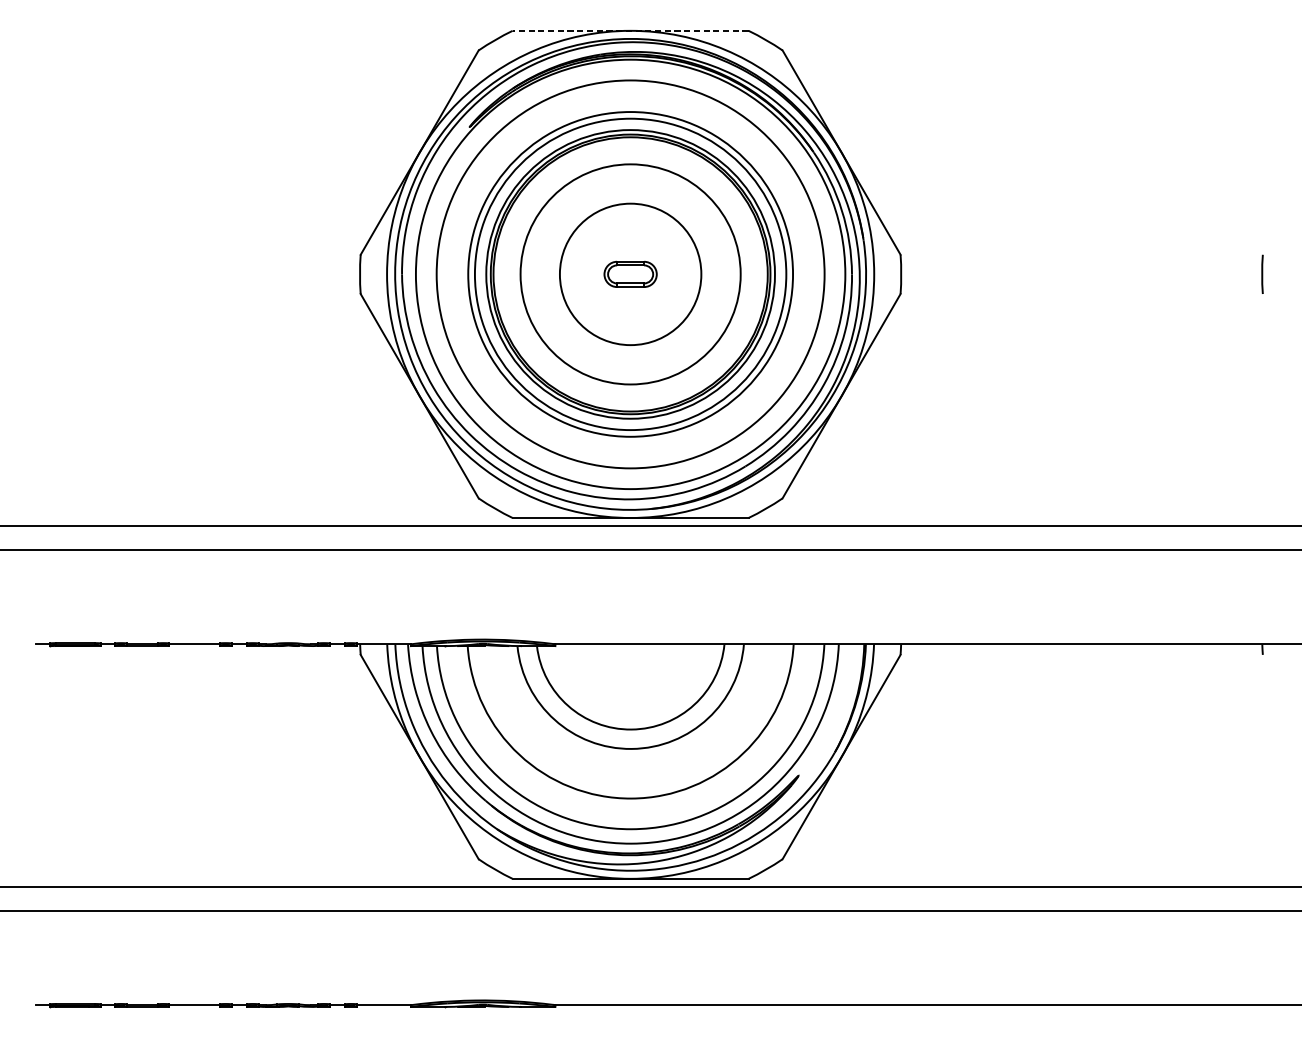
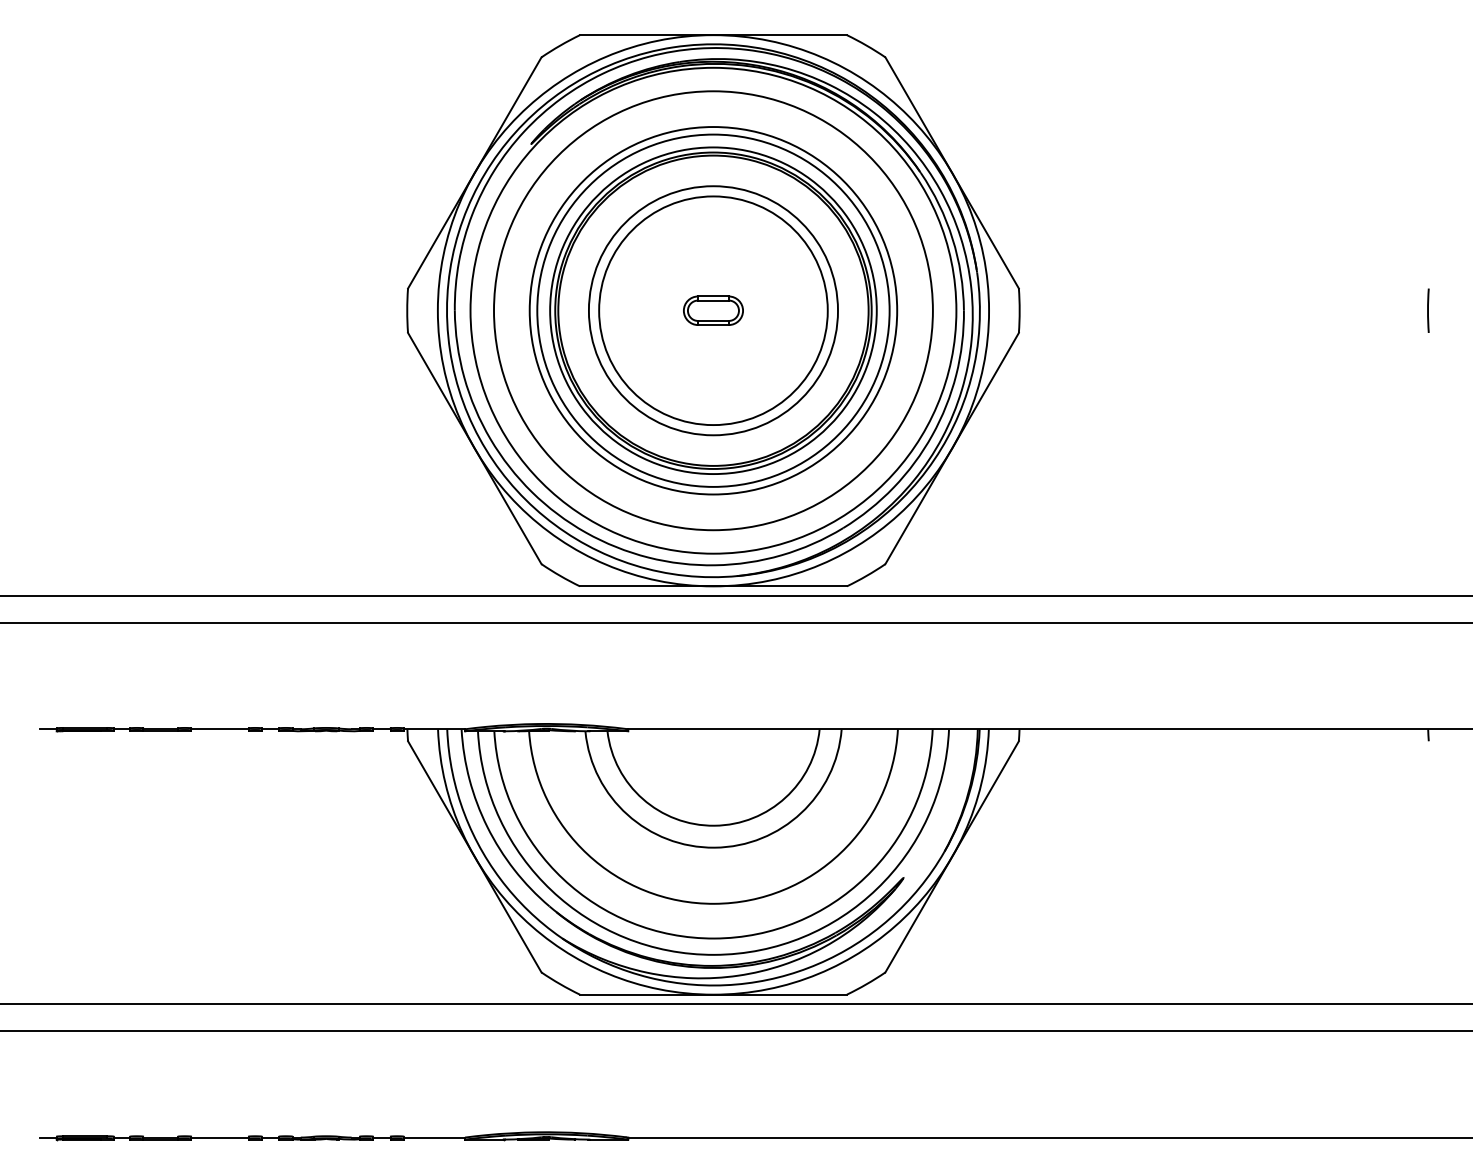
line: (629, 31) -> (712, 35), dashed -> solid
circle: (630, 274) -> (713, 310), size x1.43

